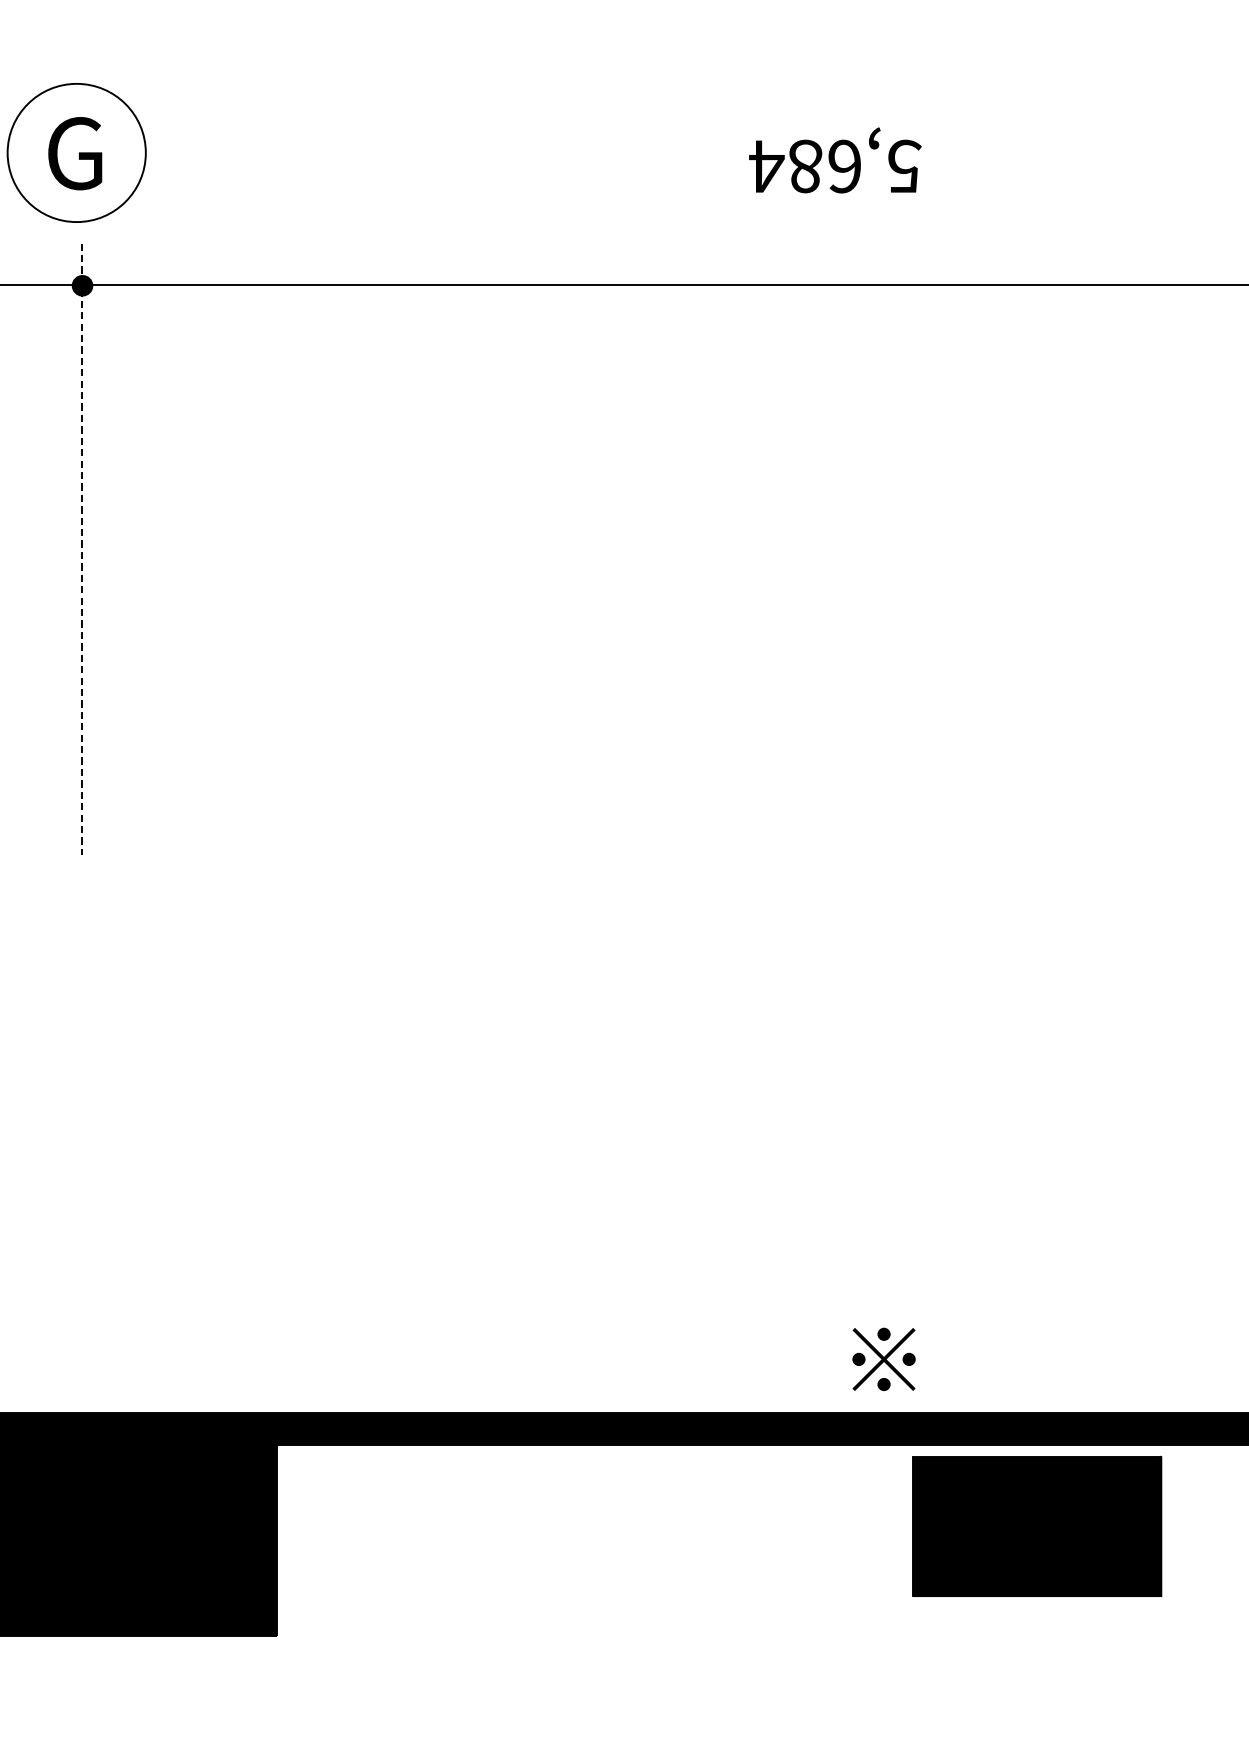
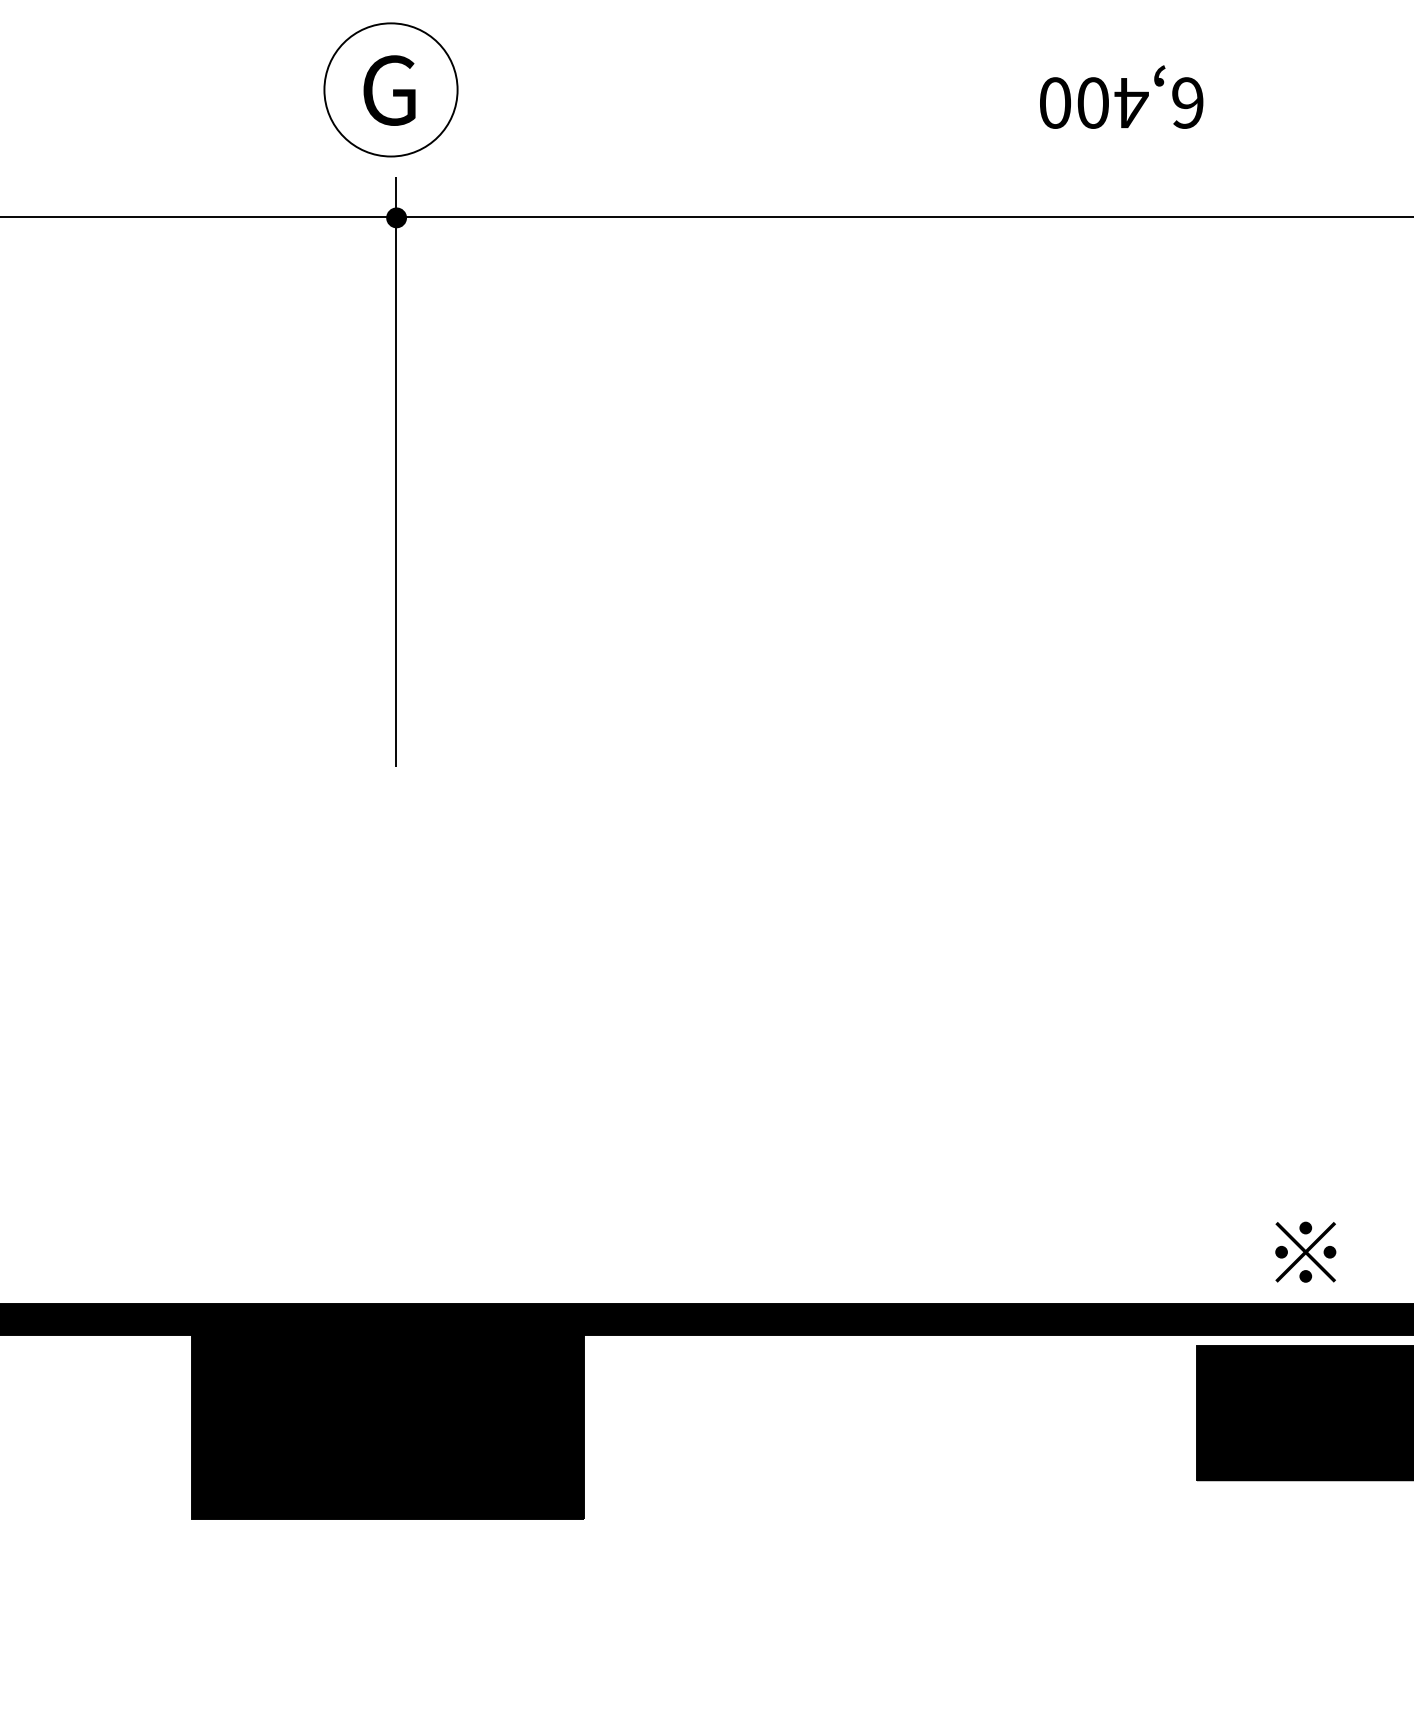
text: (834, 166) -> (1121, 102), 5,684 -> 6,400
line: (82, 549) -> (396, 471), dashed -> solid
text: (883, 1358) -> (1305, 1251), moved

